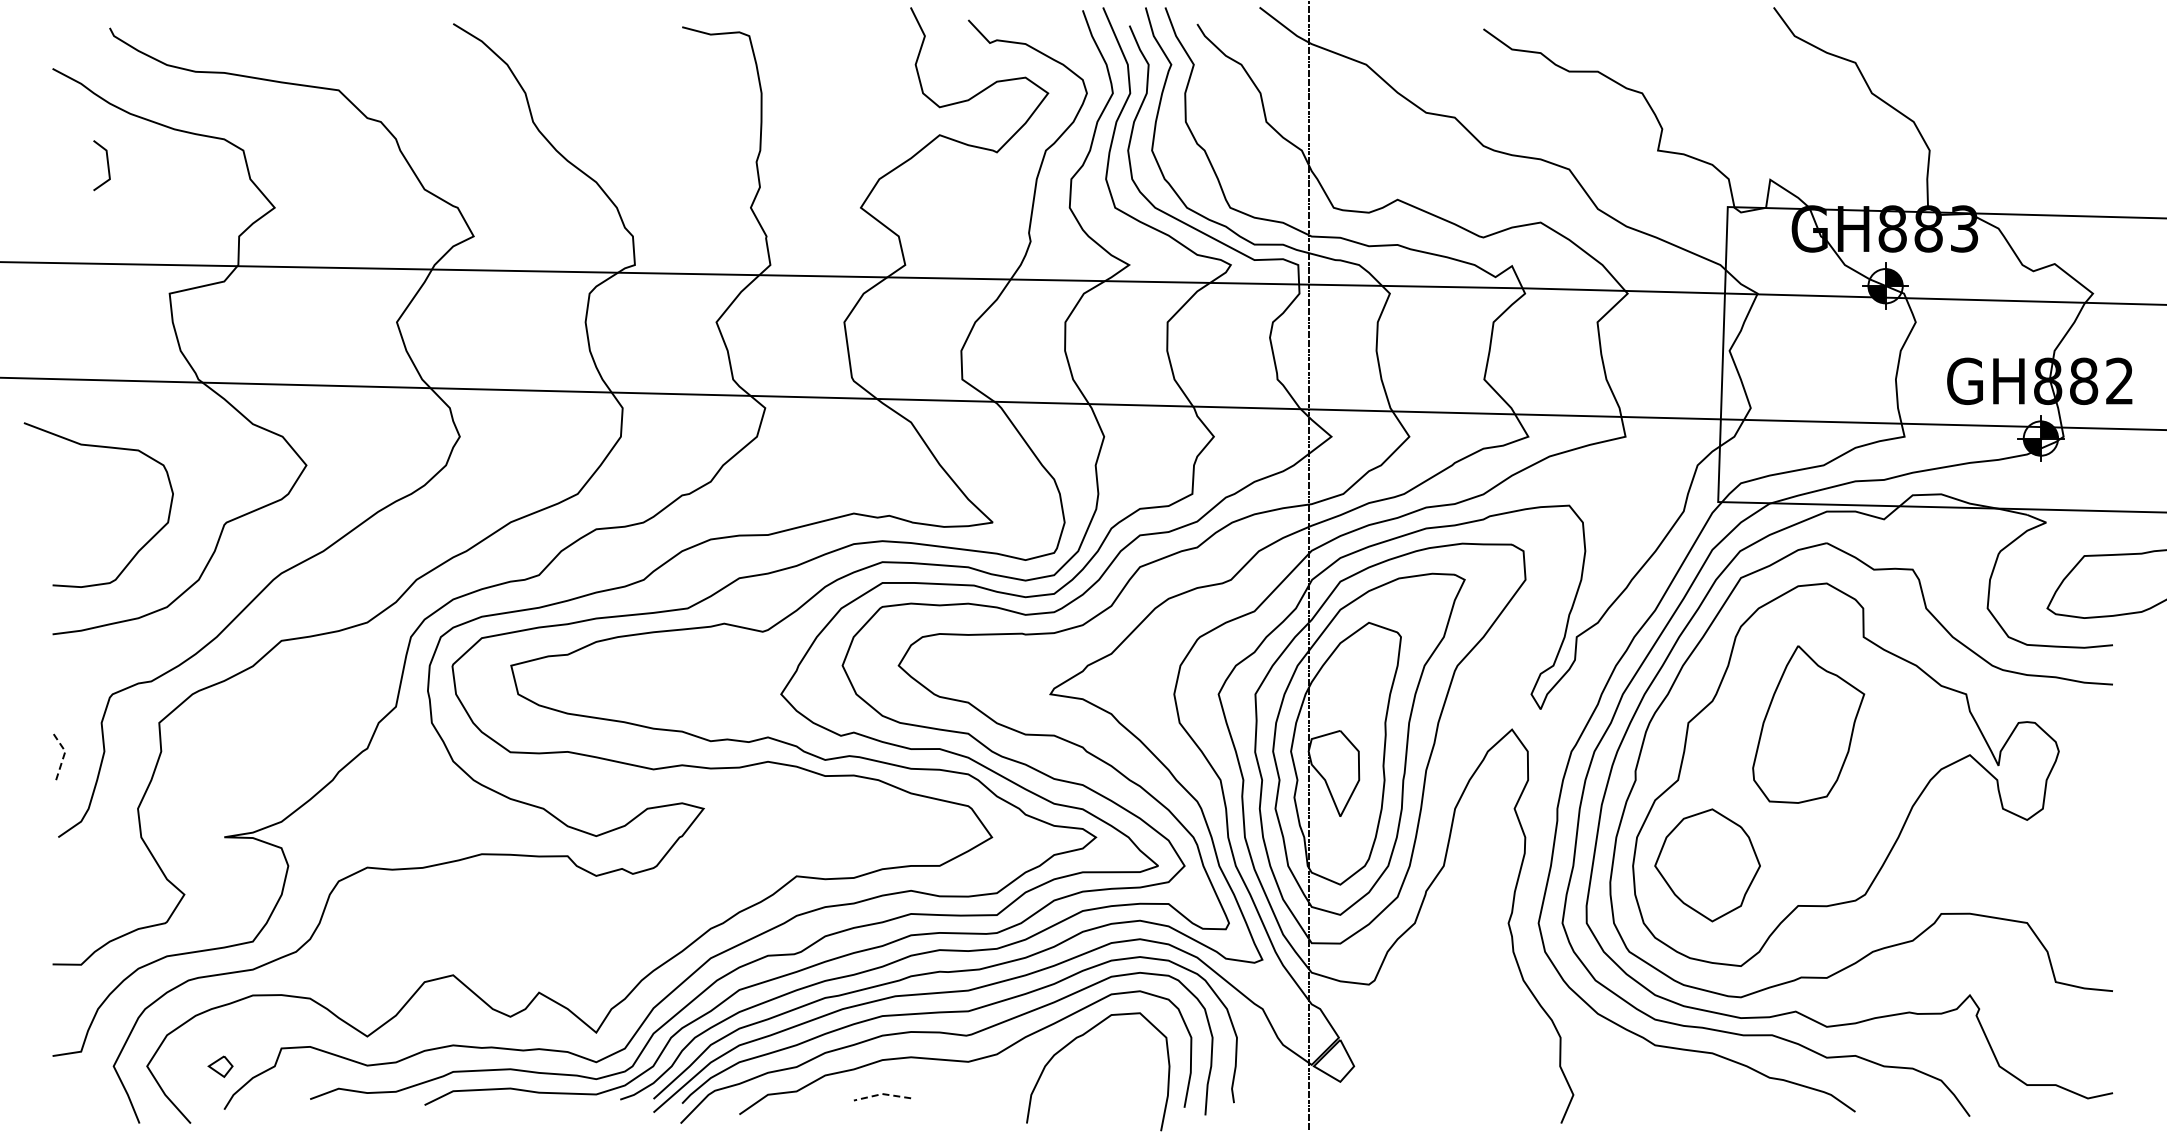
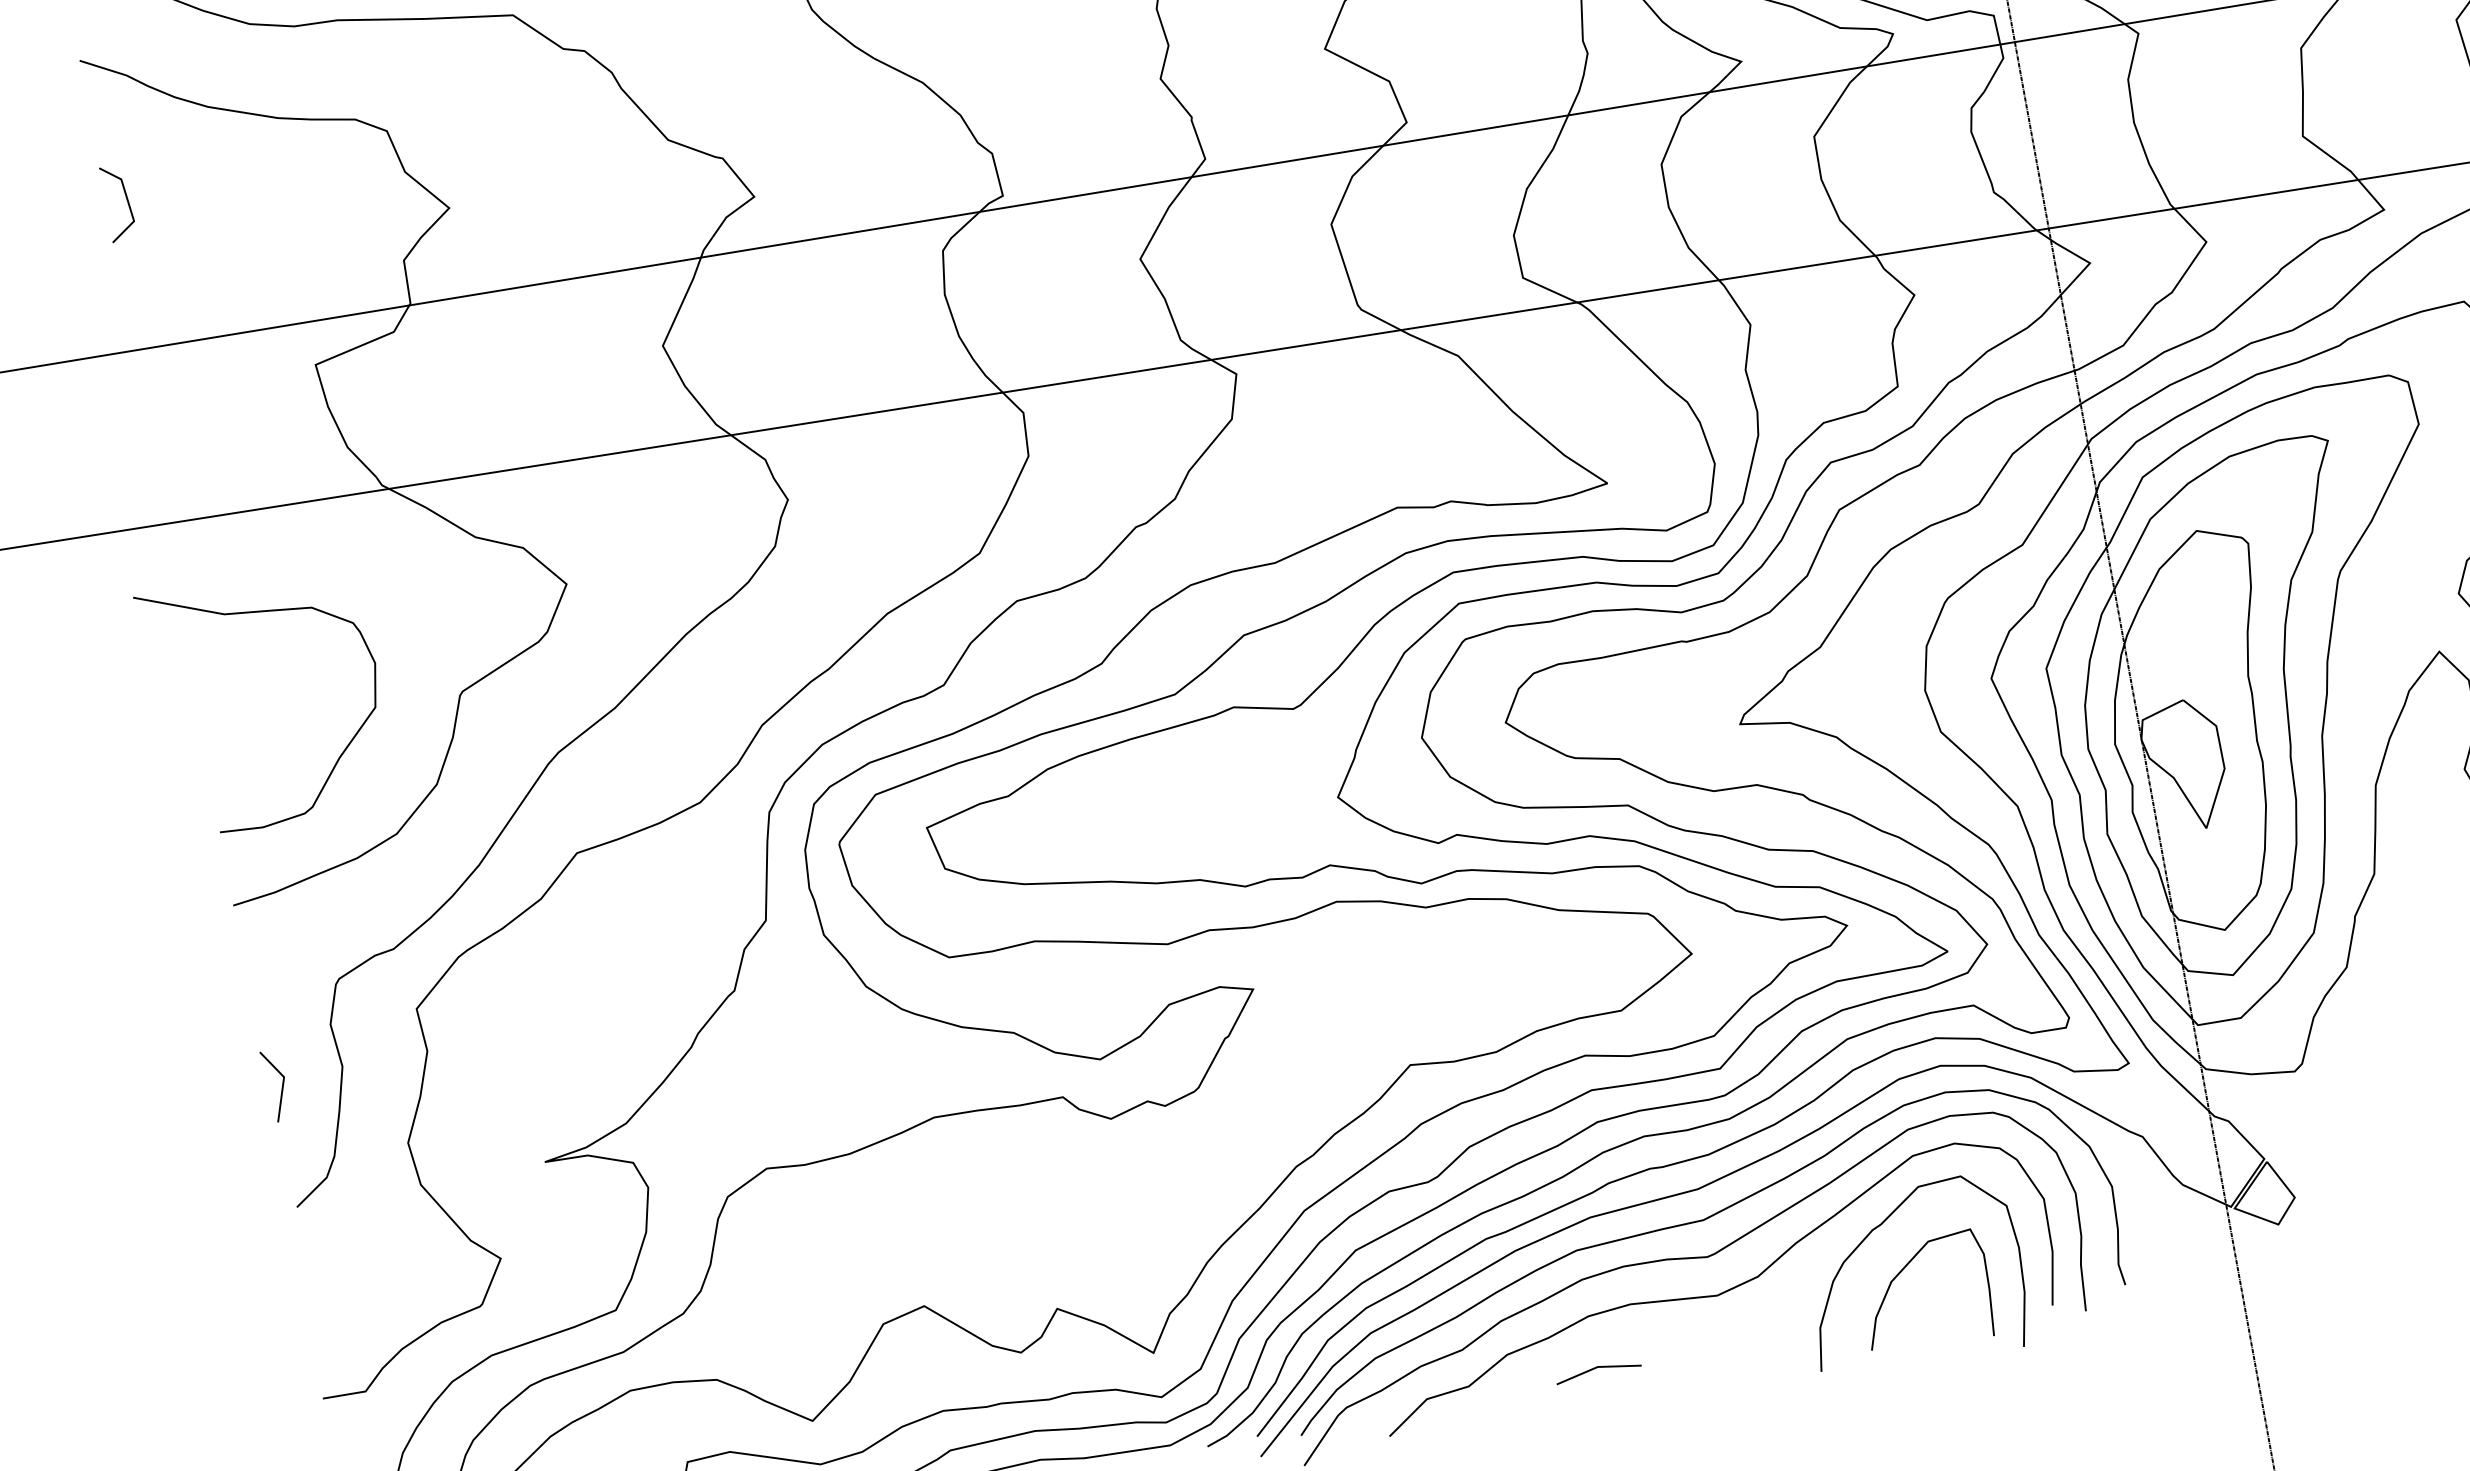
line: (107, 165) -> (126, 201), moved
line: (64, 754) -> (283, 1081), dashed -> solid
curve: (1092, 1067) -> (1904, 1270), added
line: (882, 1094) -> (1597, 1367), dashed -> solid

